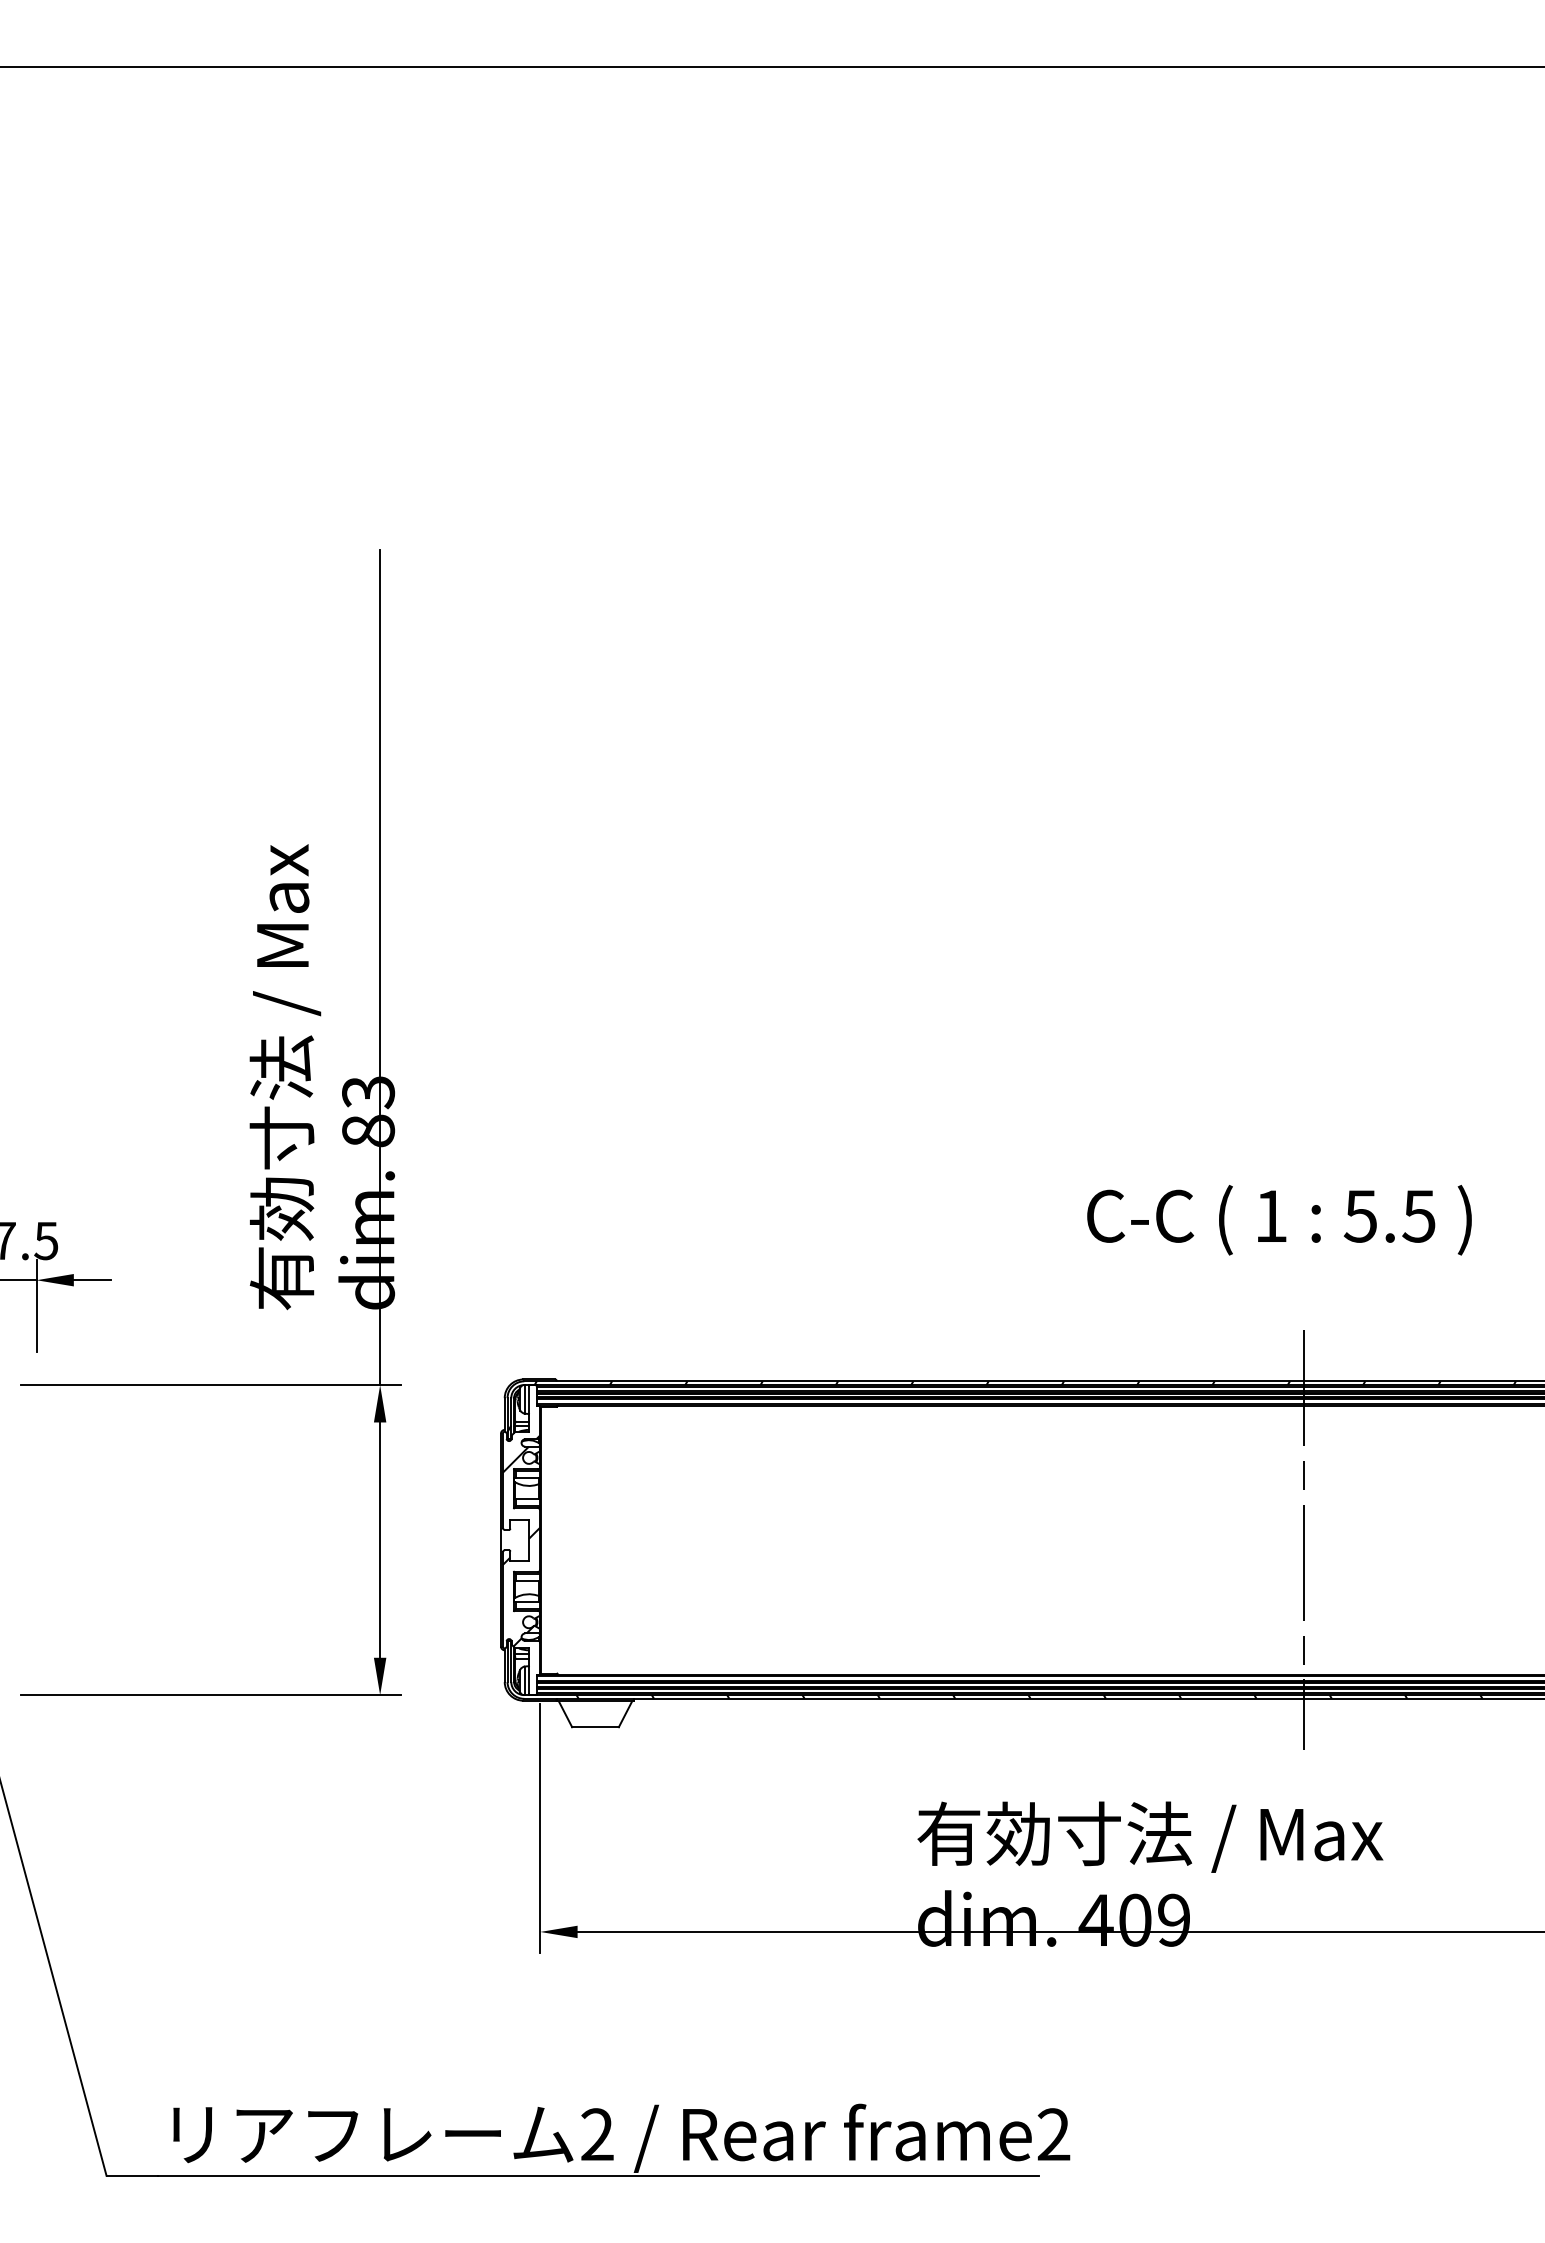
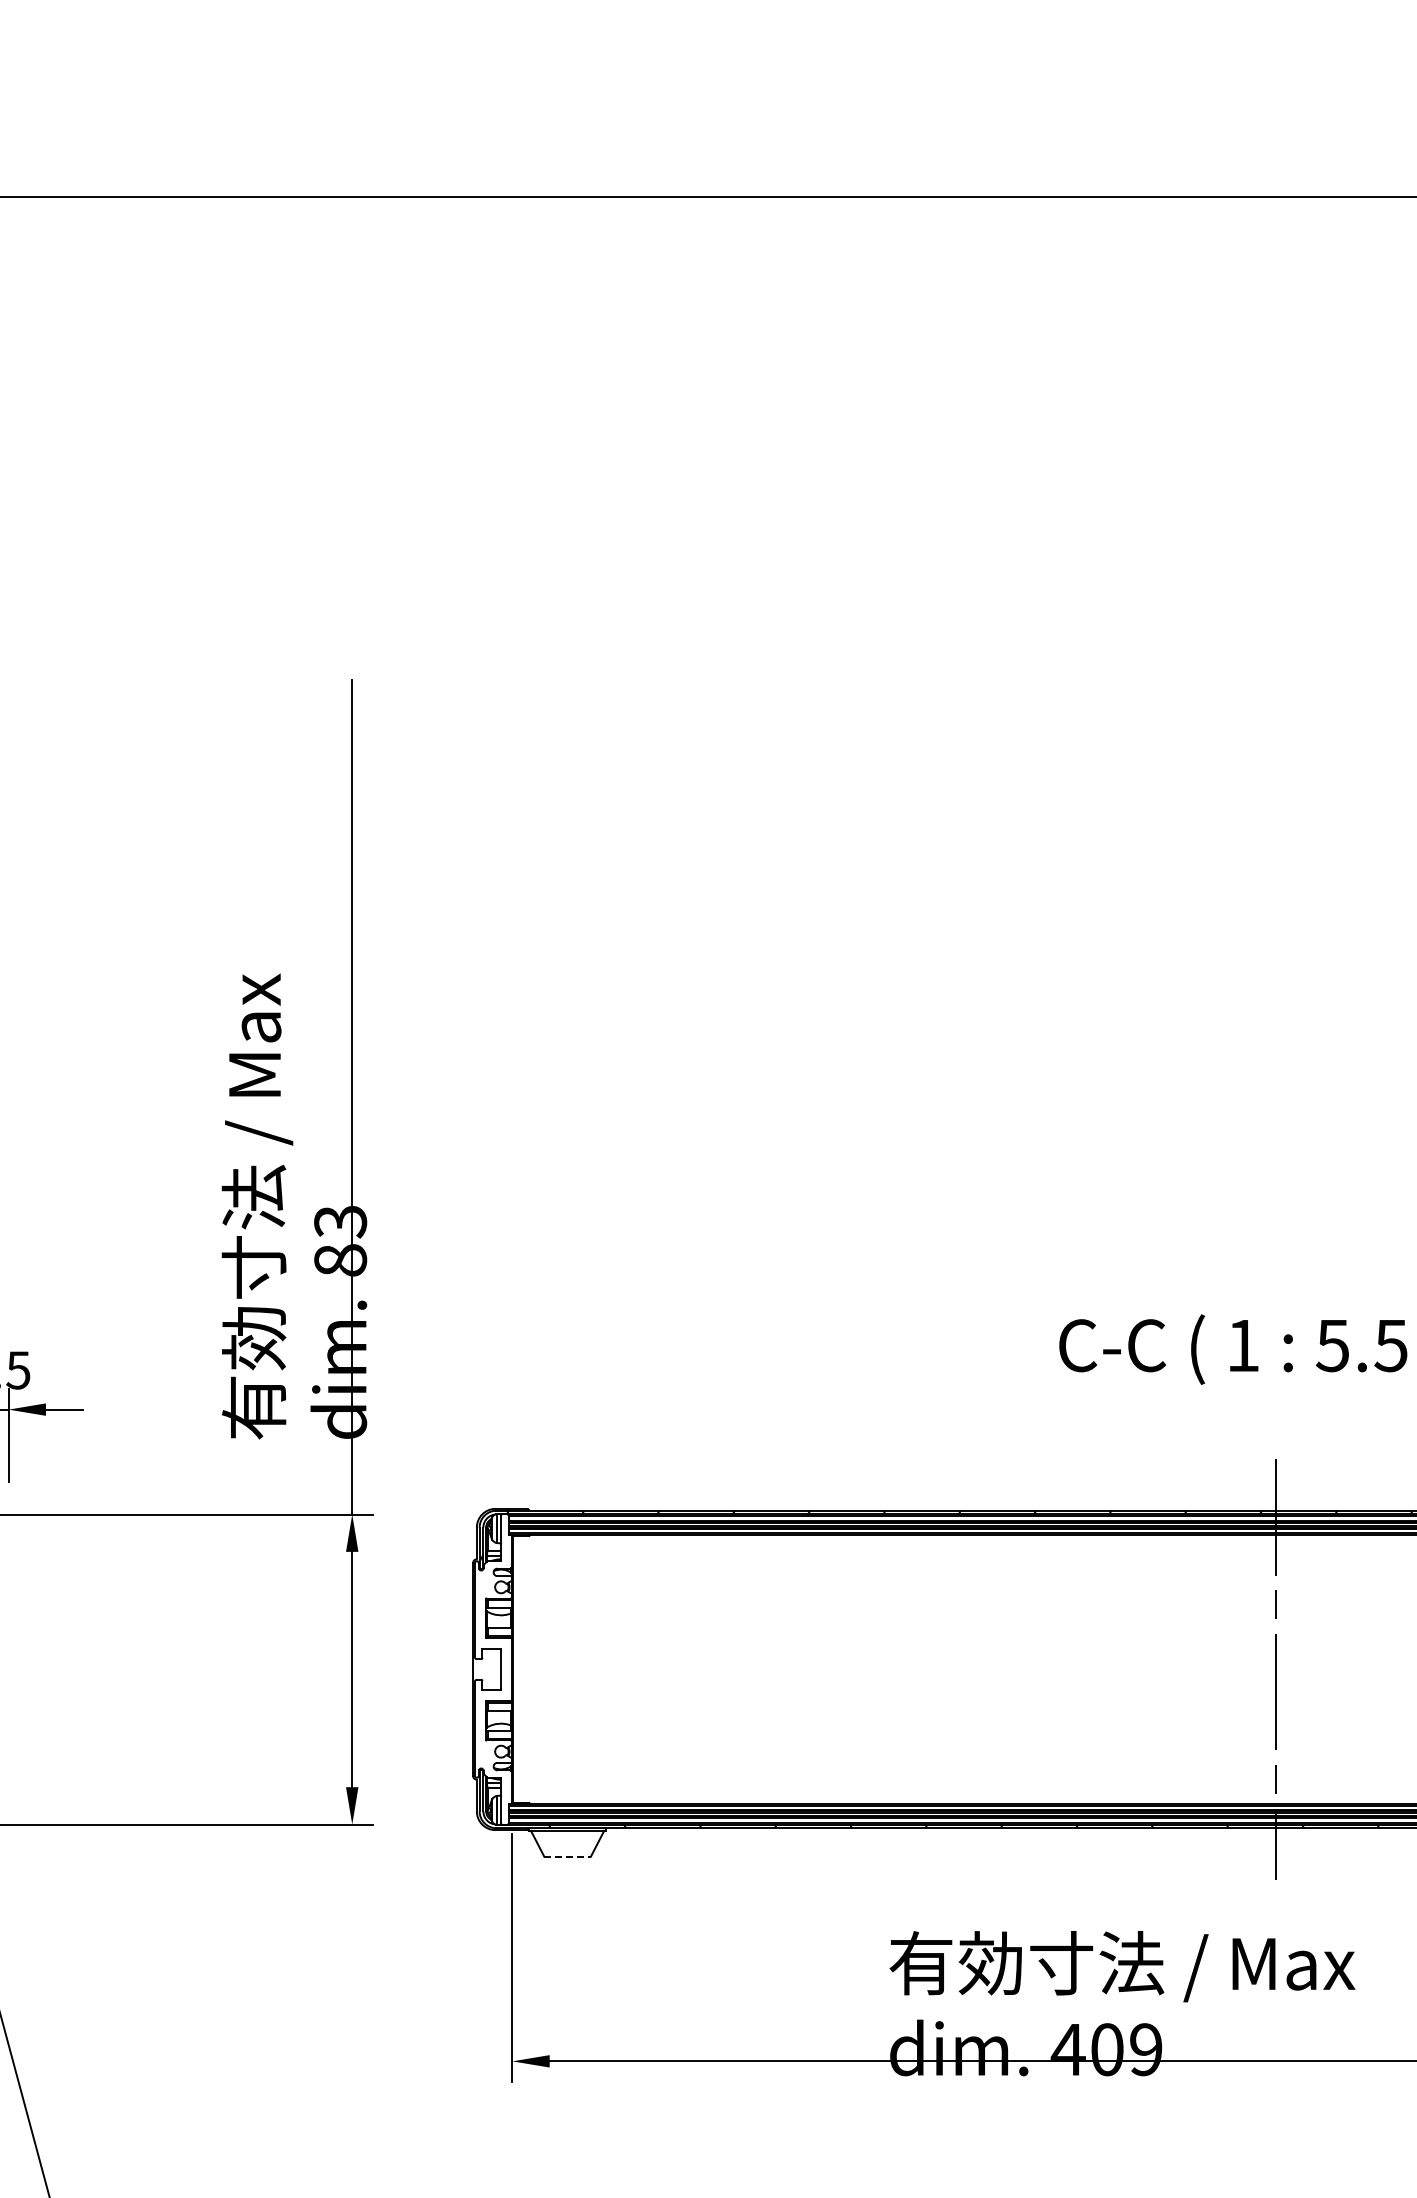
hatch: (521, 1540) -> (493, 1669), removed
line: (596, 1727) -> (568, 1856), solid -> dashed

